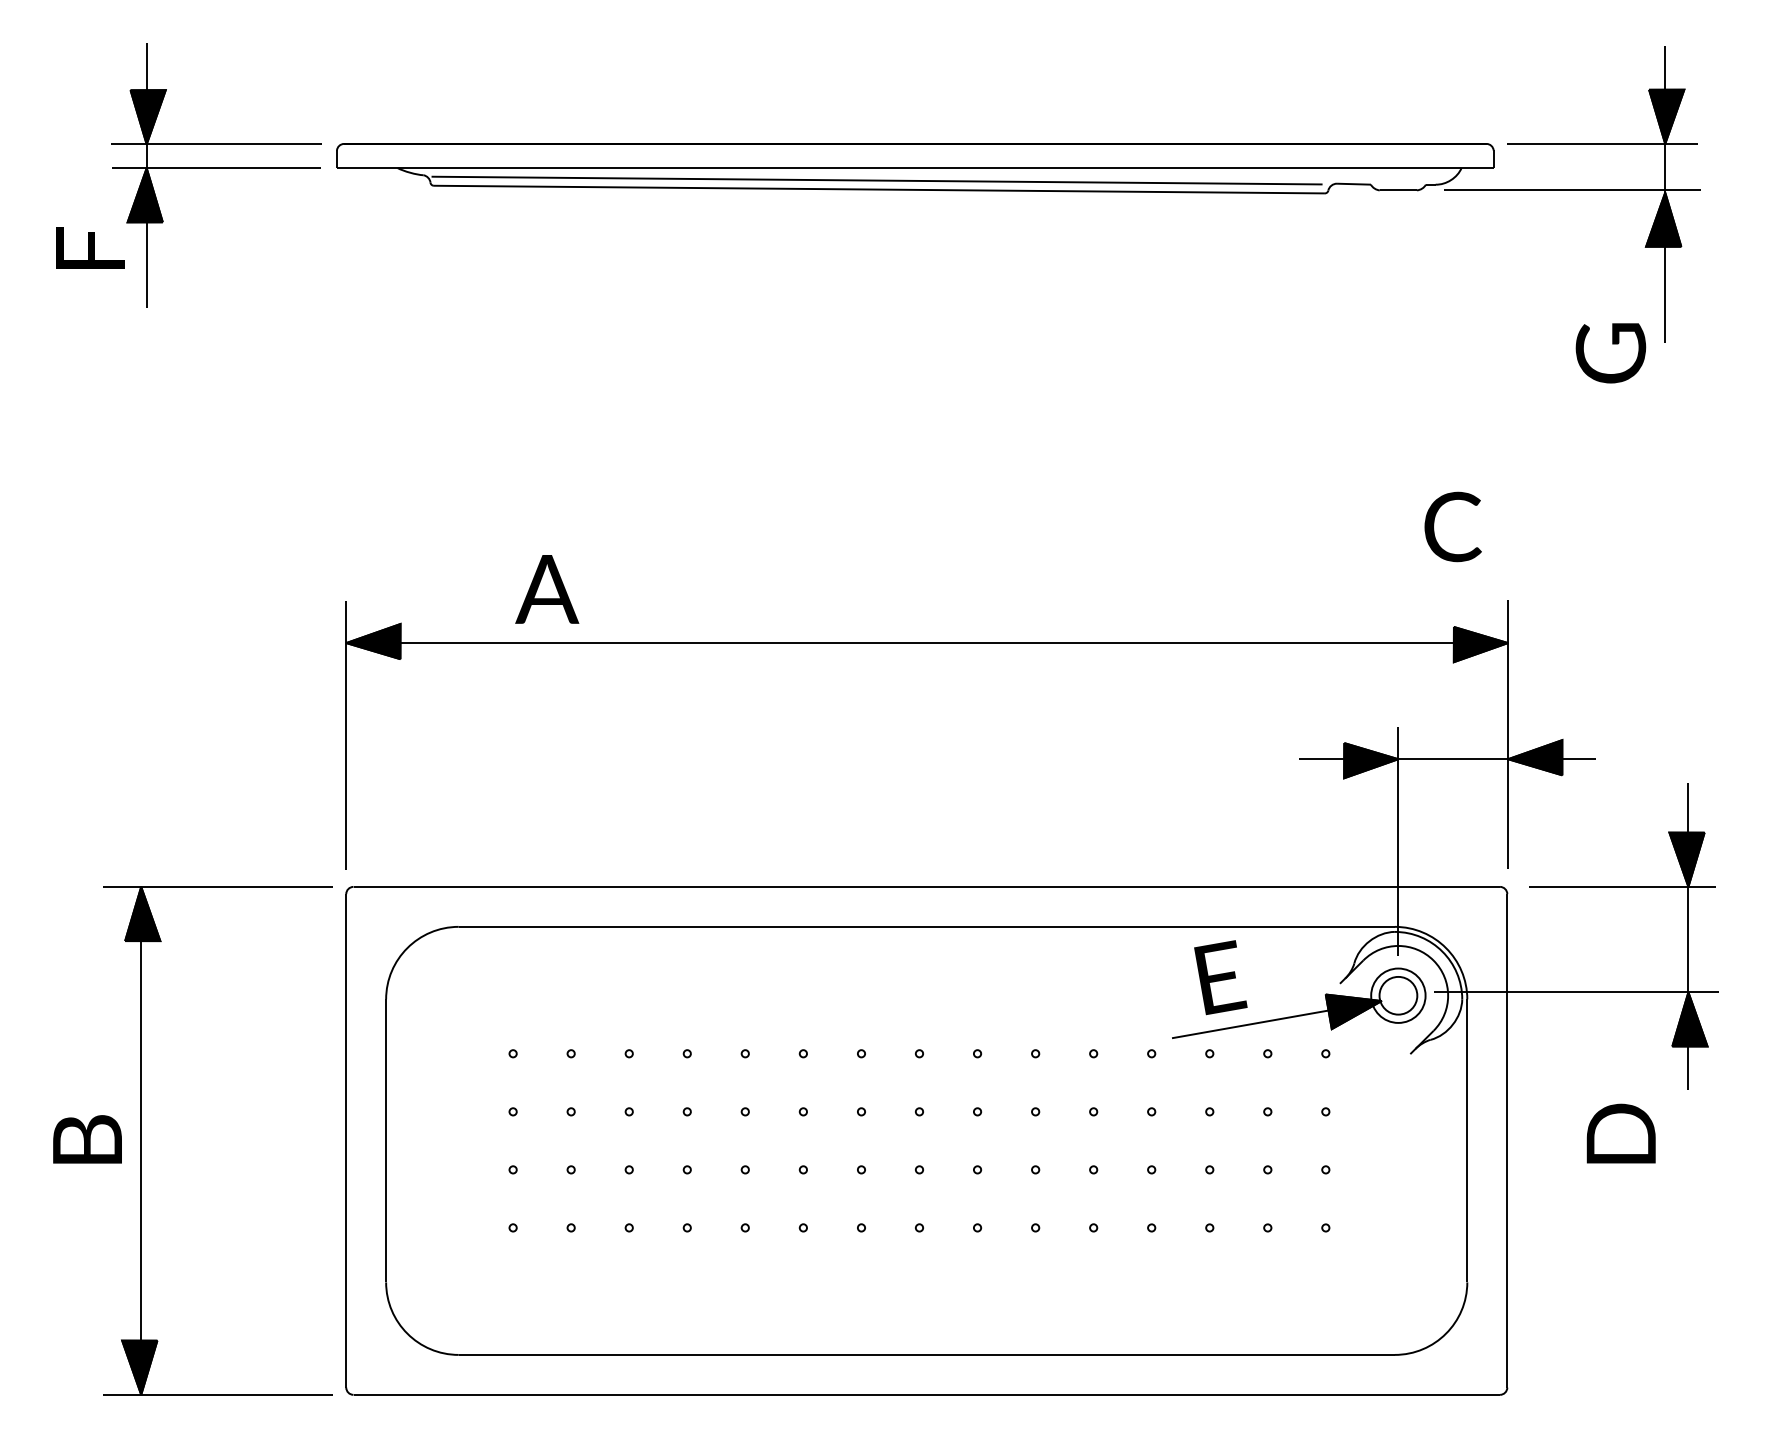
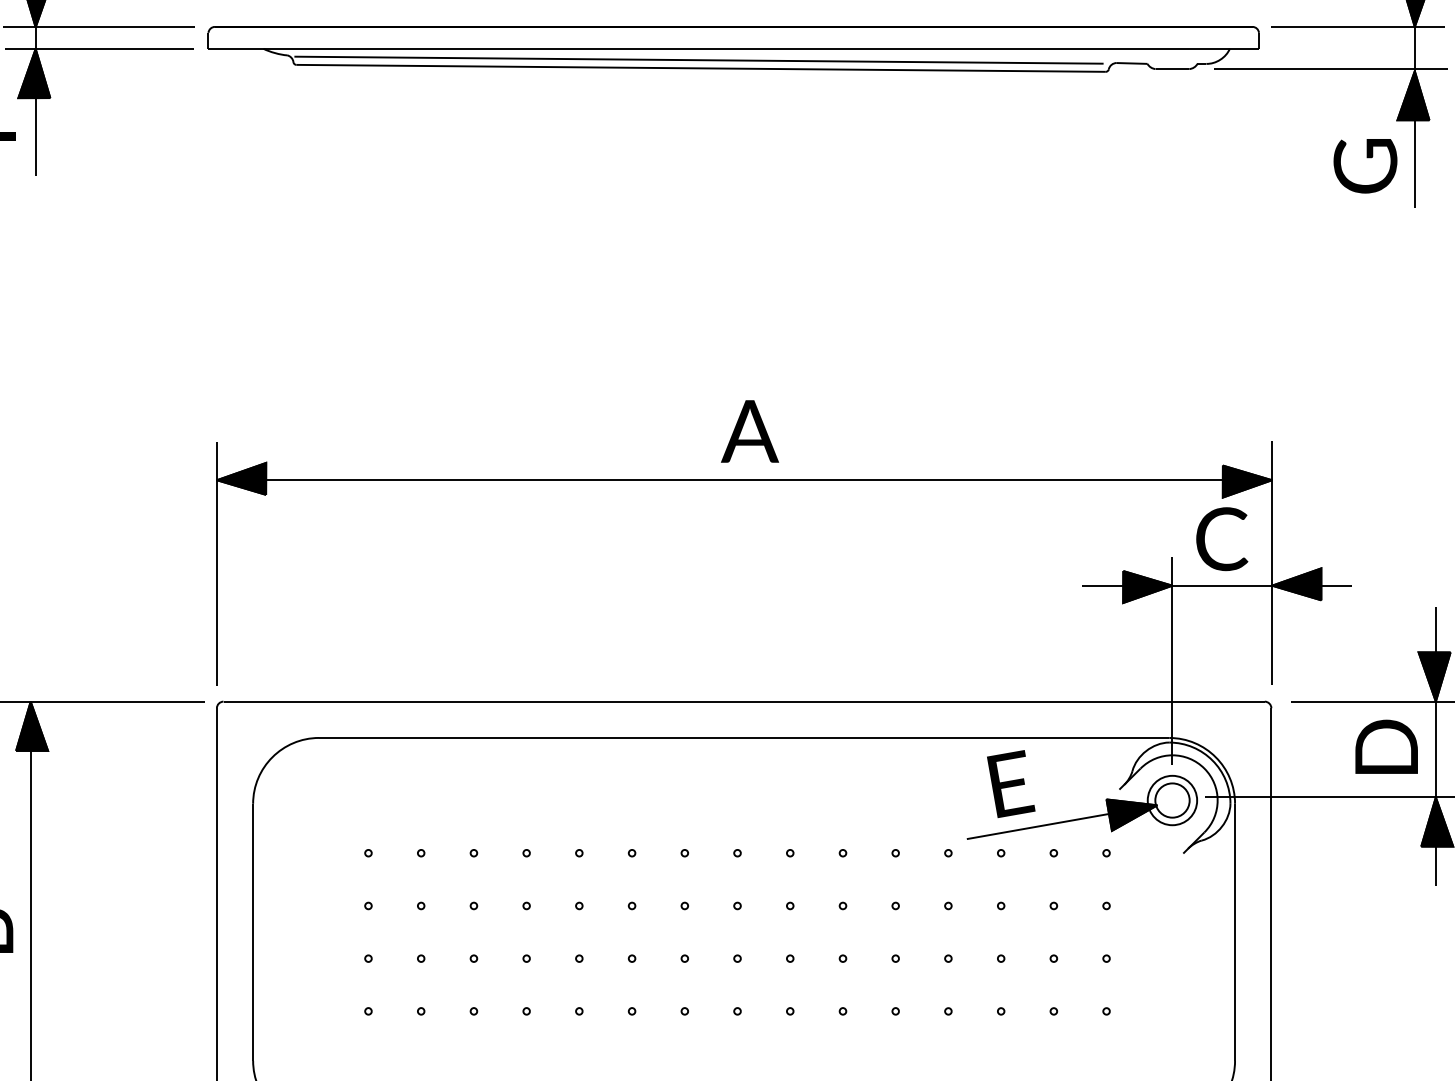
text: (1610, 353) -> (1365, 166), moved
text: (1452, 526) -> (1221, 538), moved
text: (547, 589) -> (750, 431), moved
text: (1620, 1133) -> (1385, 746), moved

